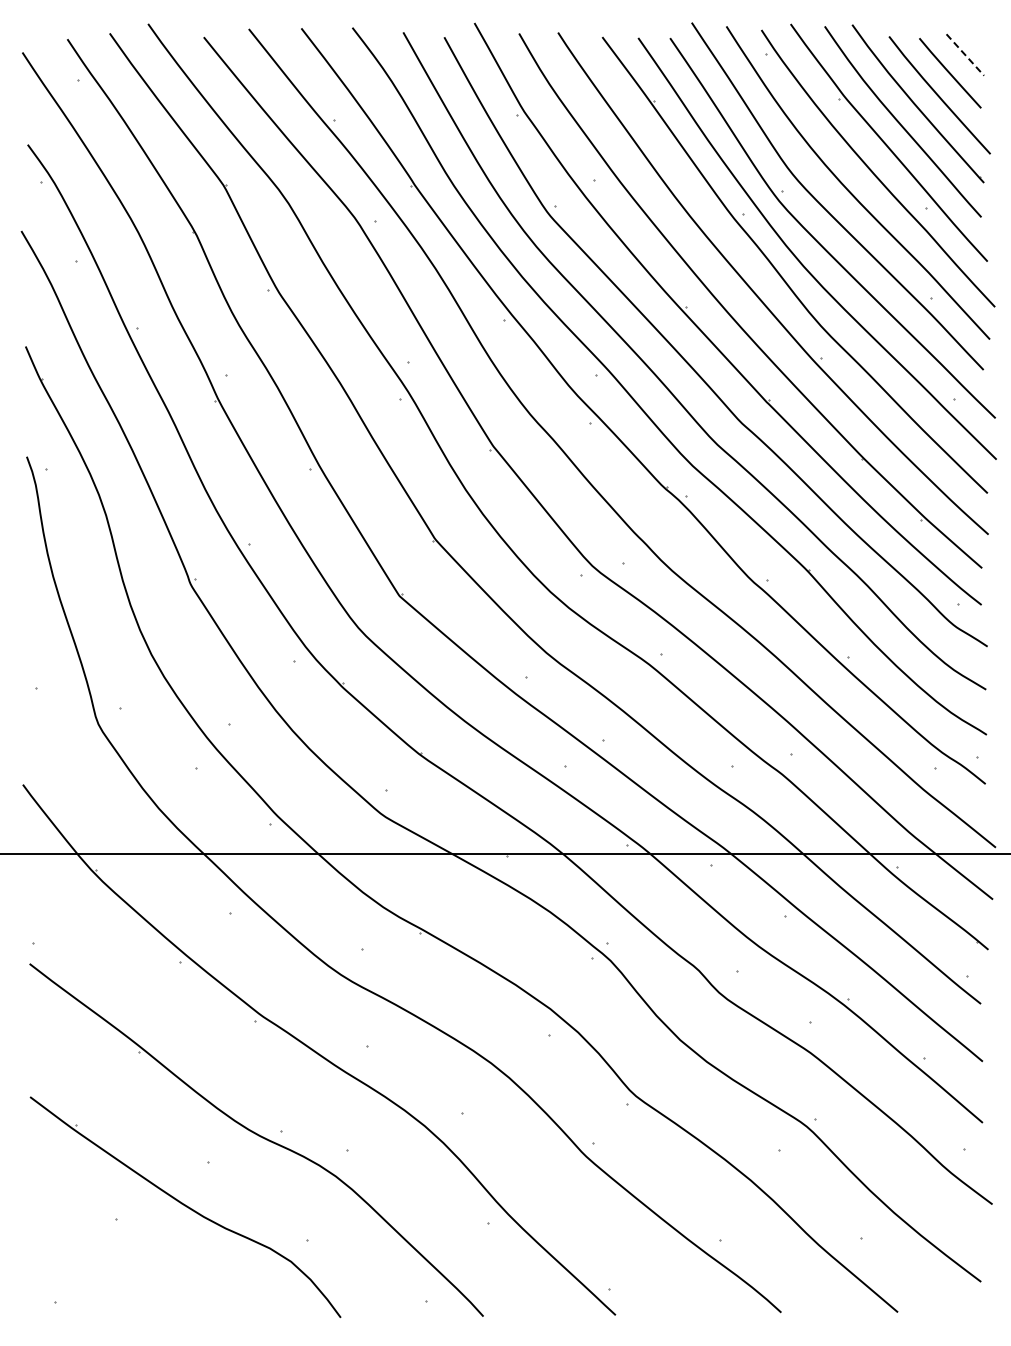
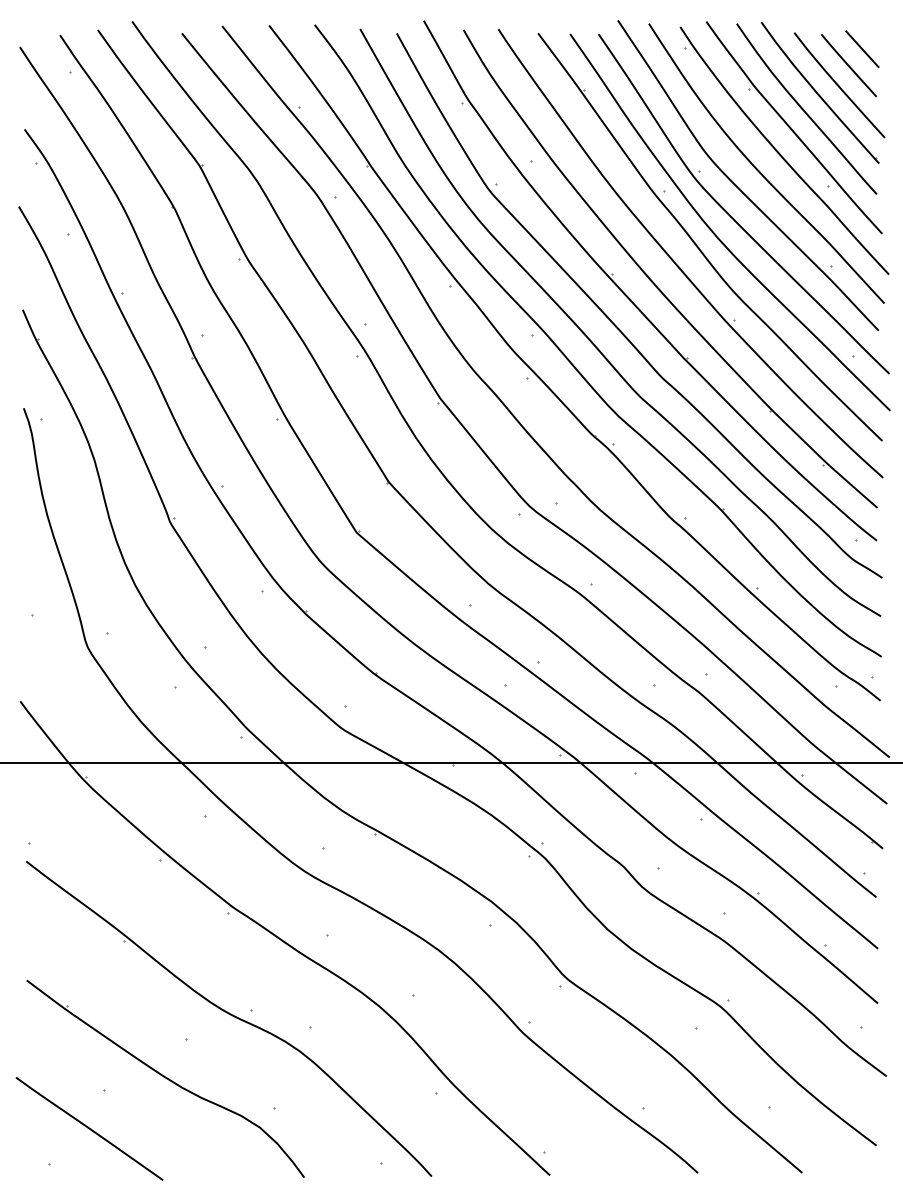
line: (965, 54) -> (862, 48), dashed -> solid
line: (99, 1263) -> (88, 1129), added

